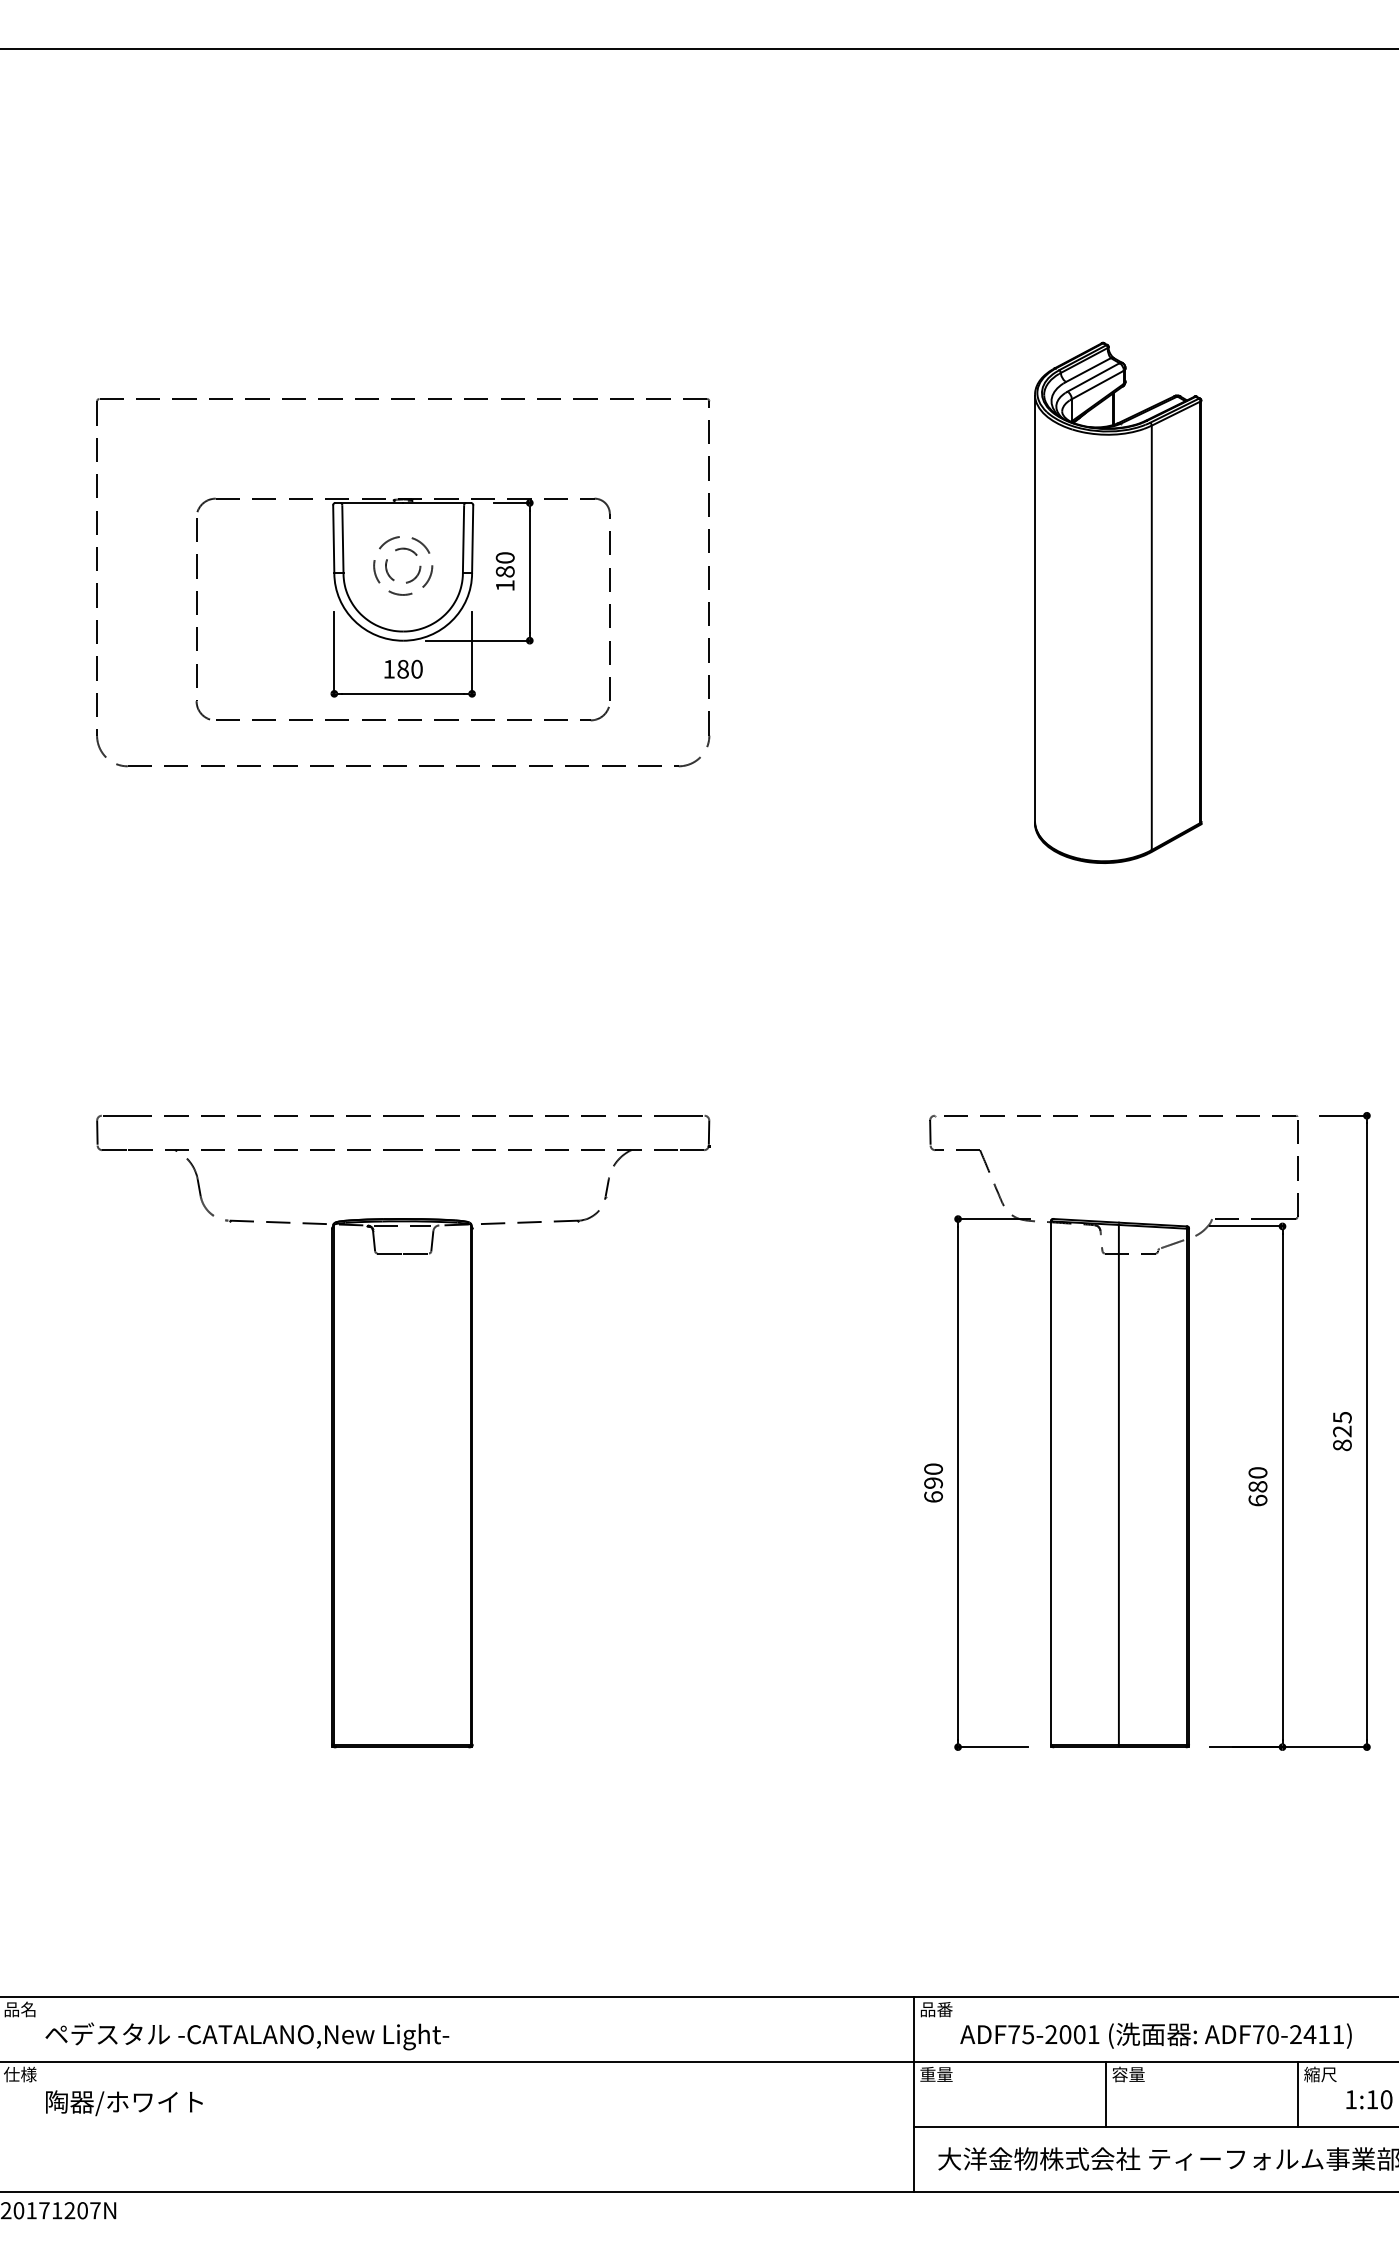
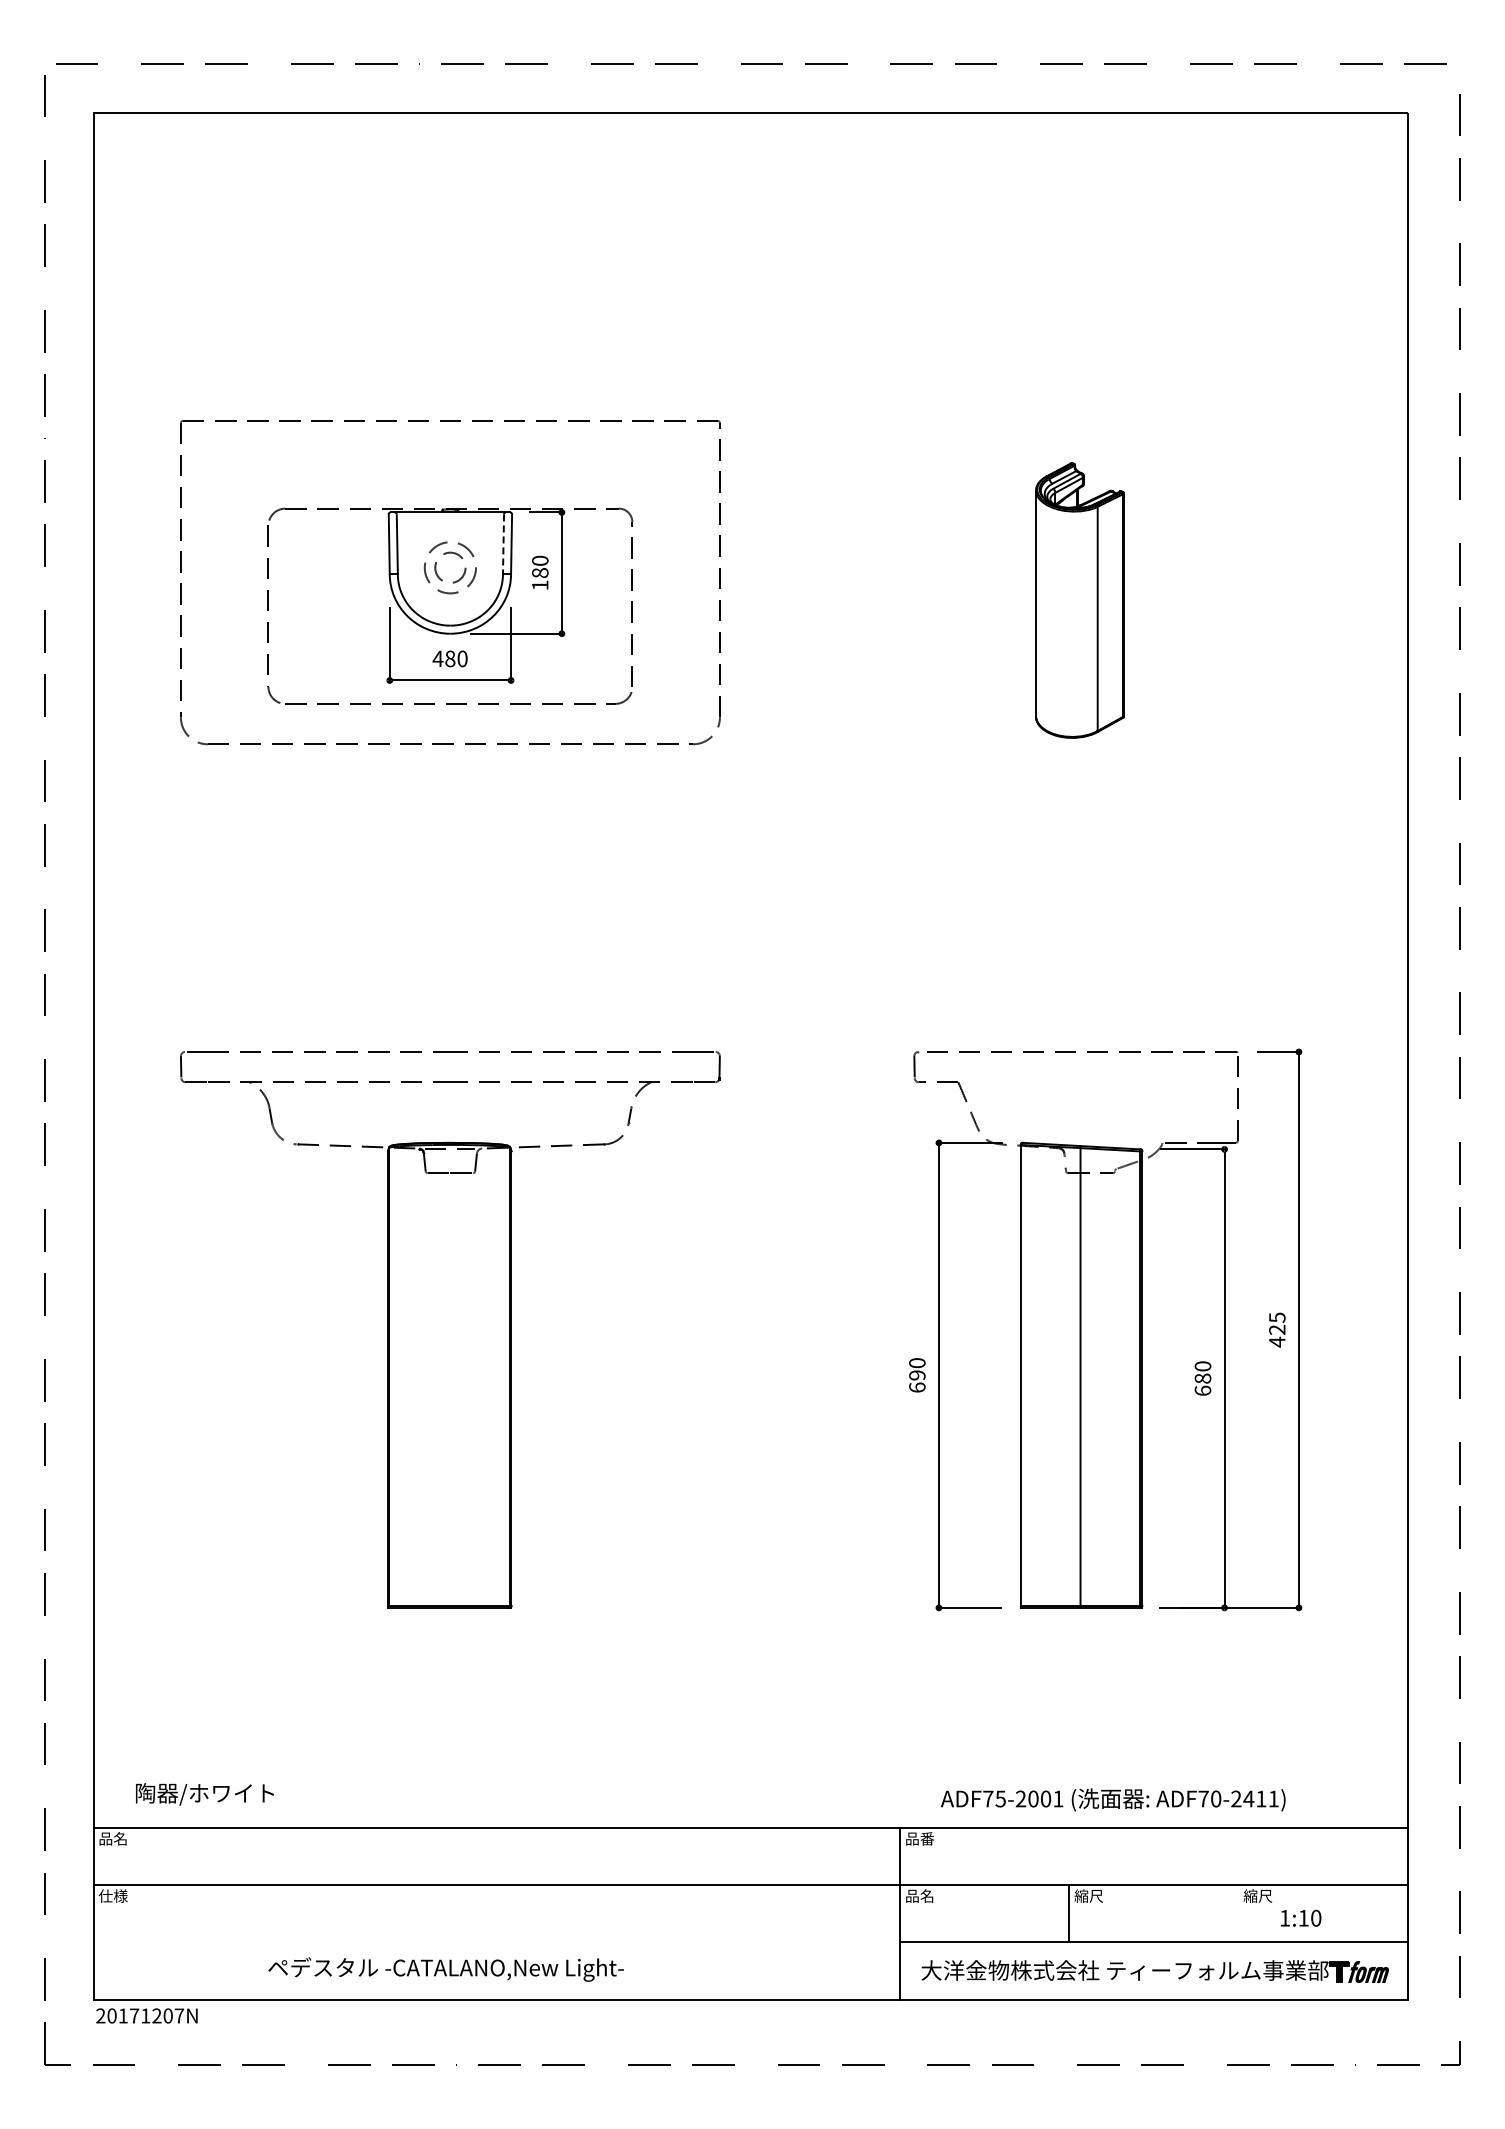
line: (463, 539) -> (503, 544), solid -> dashed
part: (1117, 602) -> (1079, 600), size x0.6
text: (388, 668) -> (437, 658), 180 -> 480
text: (1342, 1444) -> (1277, 1341), 825 -> 425
text: (1156, 2035) -> (1113, 1799), moved
text: (246, 2036) -> (445, 1969), moved
text: (935, 2073) -> (919, 1895), 重量 -> 品名
text: (1127, 2073) -> (1088, 1895), 容量 -> 縮尺
line: (1298, 2094) -> (1238, 1913), removed
text: (123, 2103) -> (204, 1794), moved

